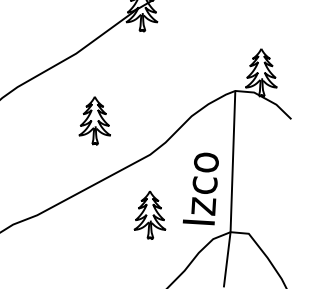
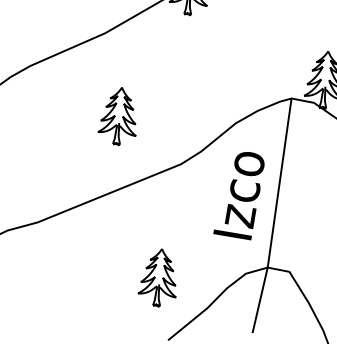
text: (200, 188) -> (239, 194), moved
part: (149, 214) -> (158, 276), moved

